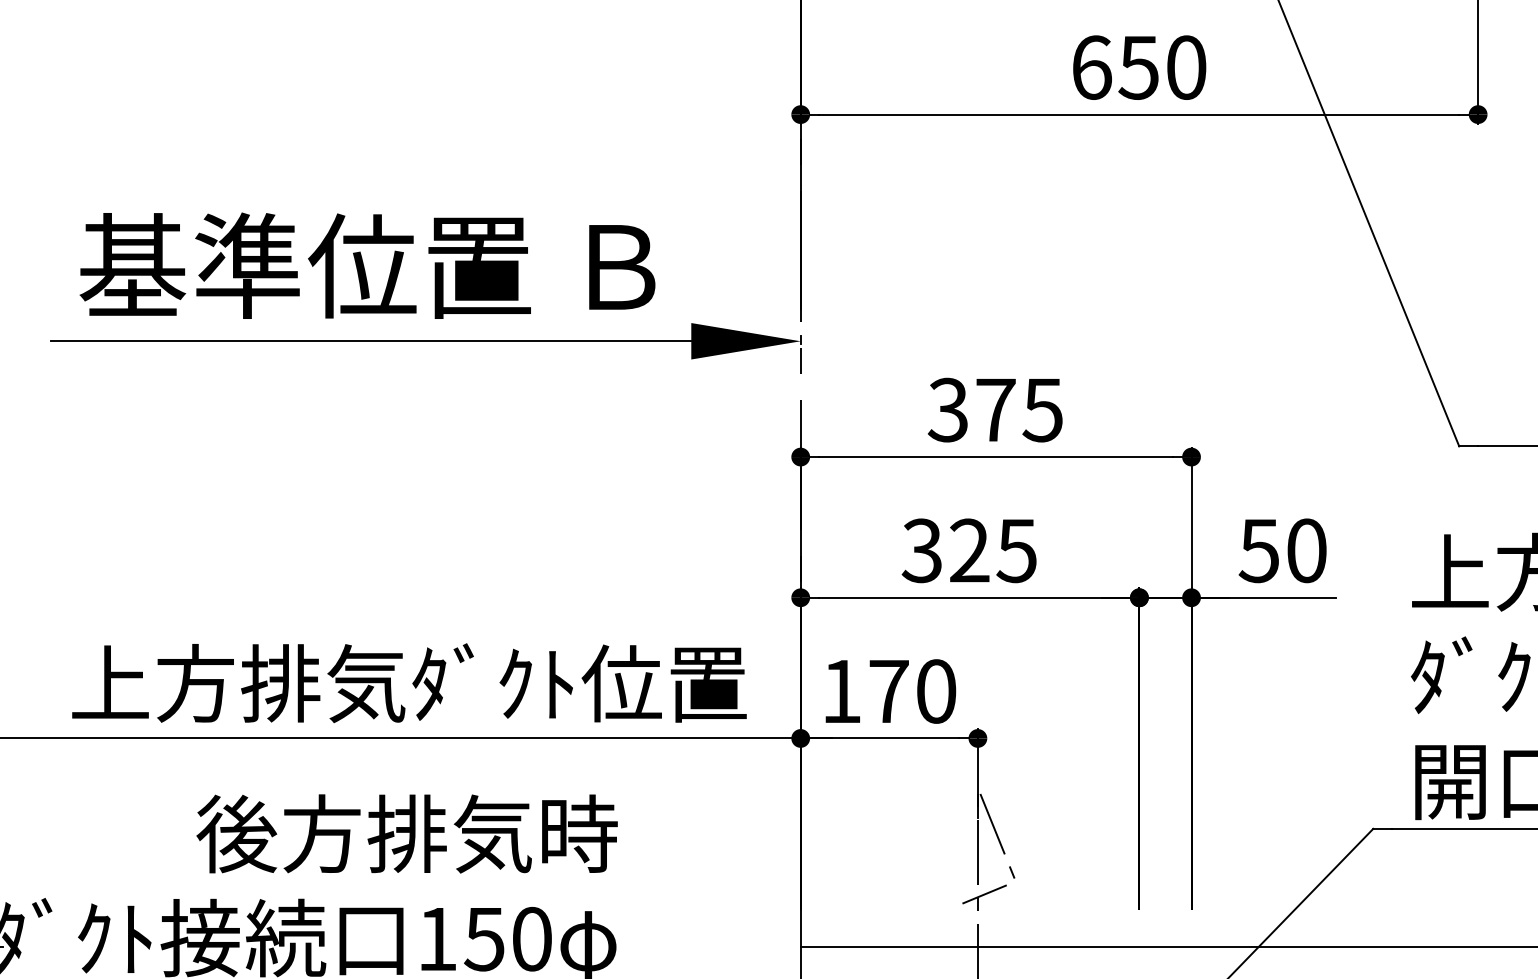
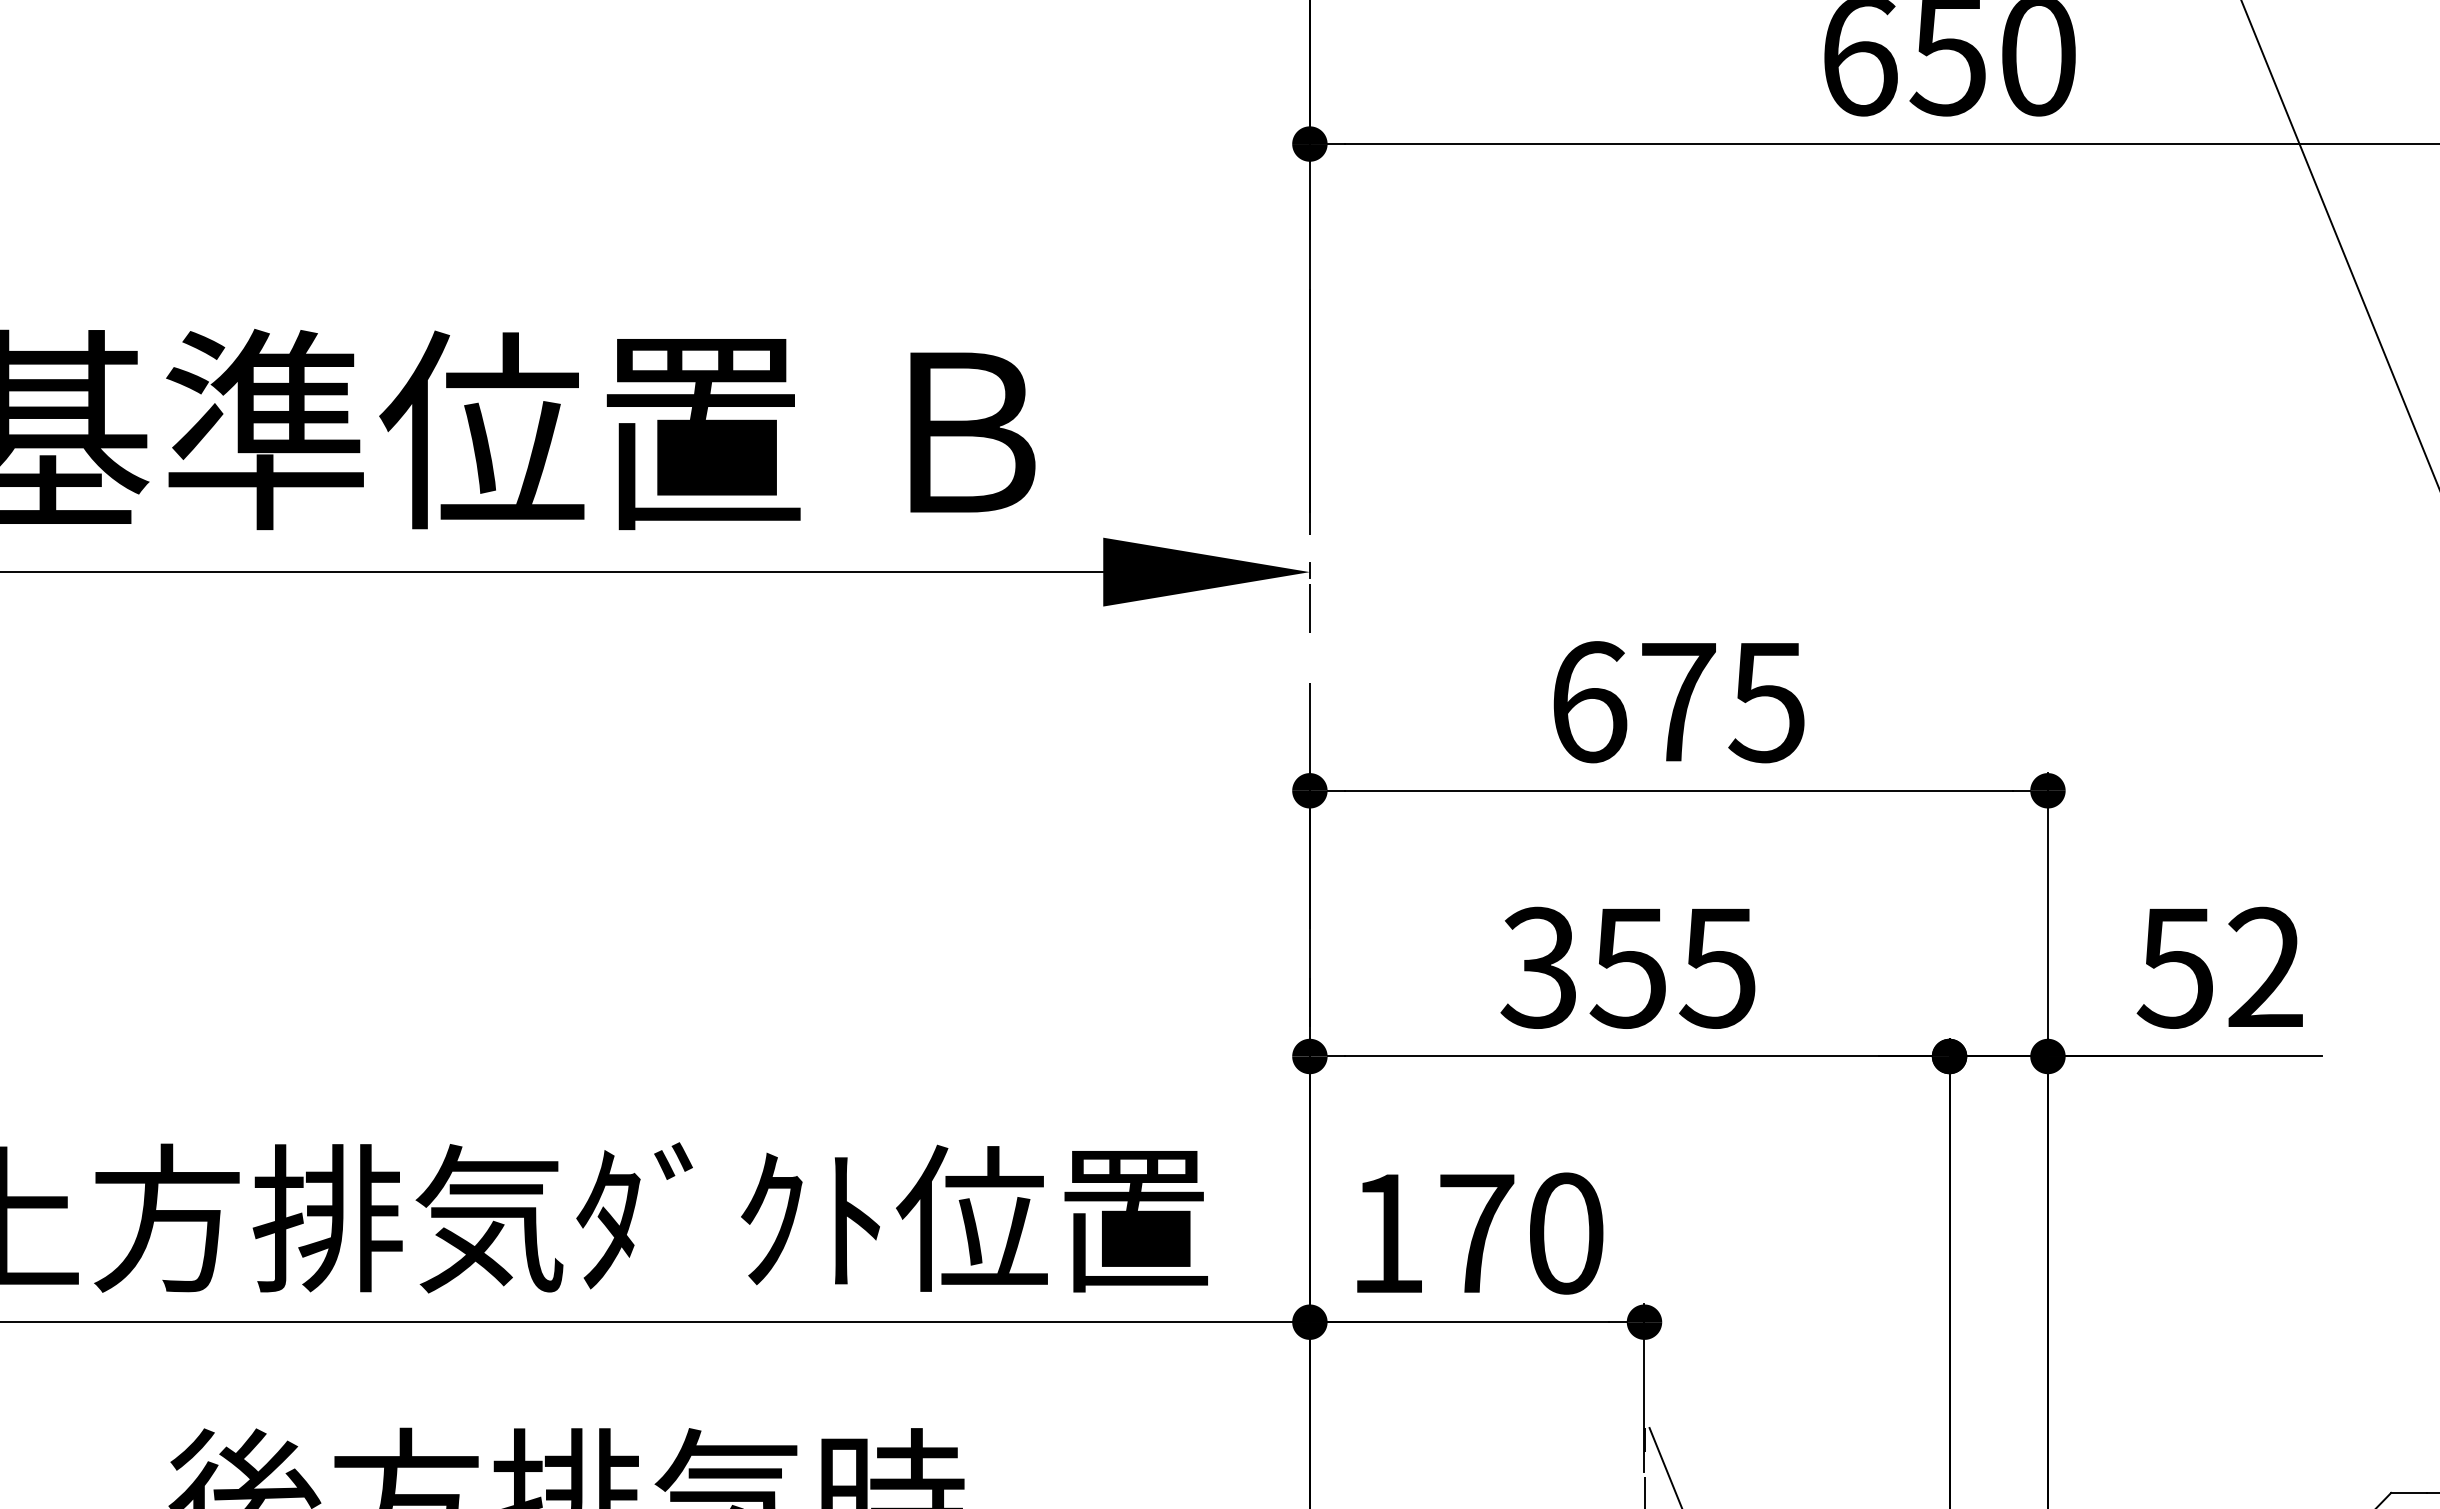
text: (947, 409) -> (1587, 700), 375 -> 675
text: (969, 550) -> (1628, 967), 325 -> 355
text: (1306, 550) -> (2265, 967), 50 -> 52

